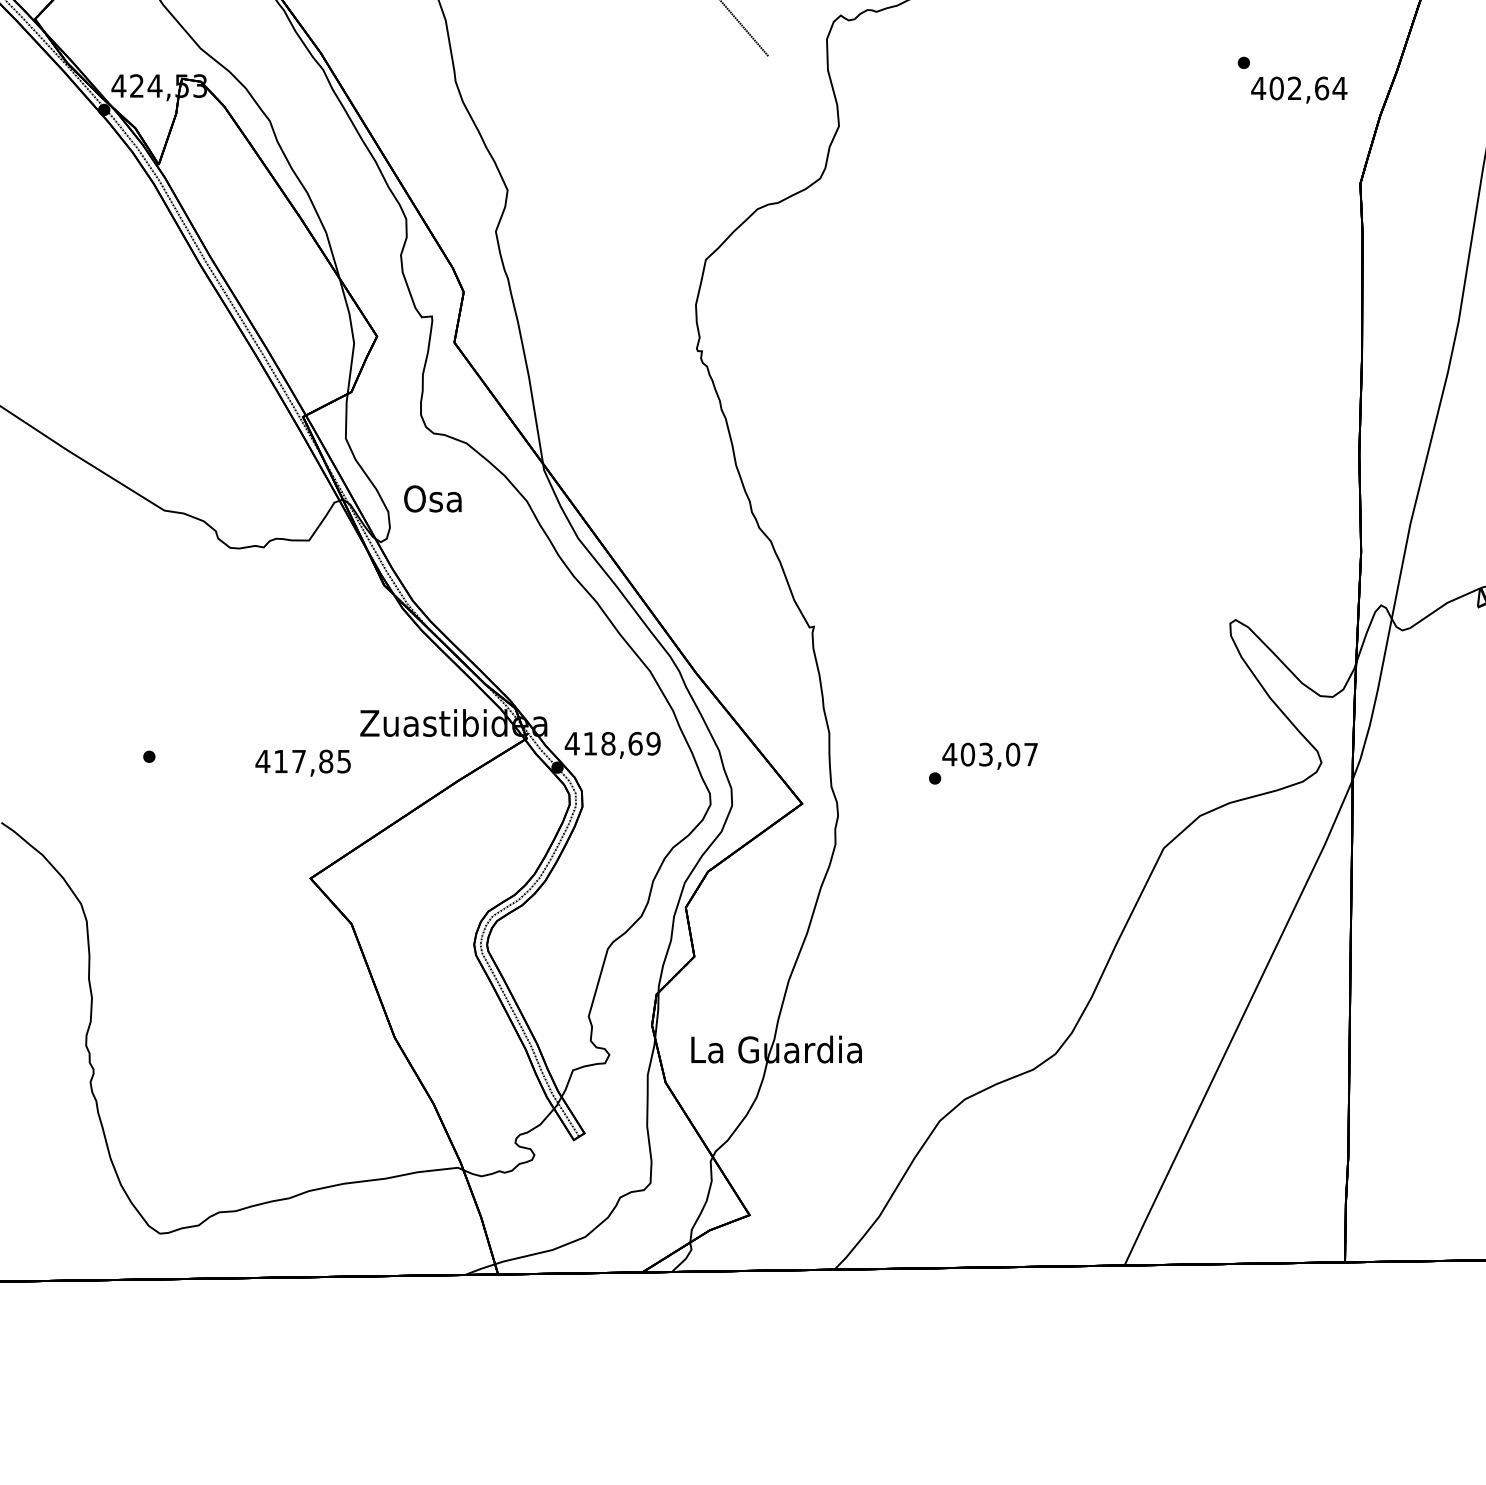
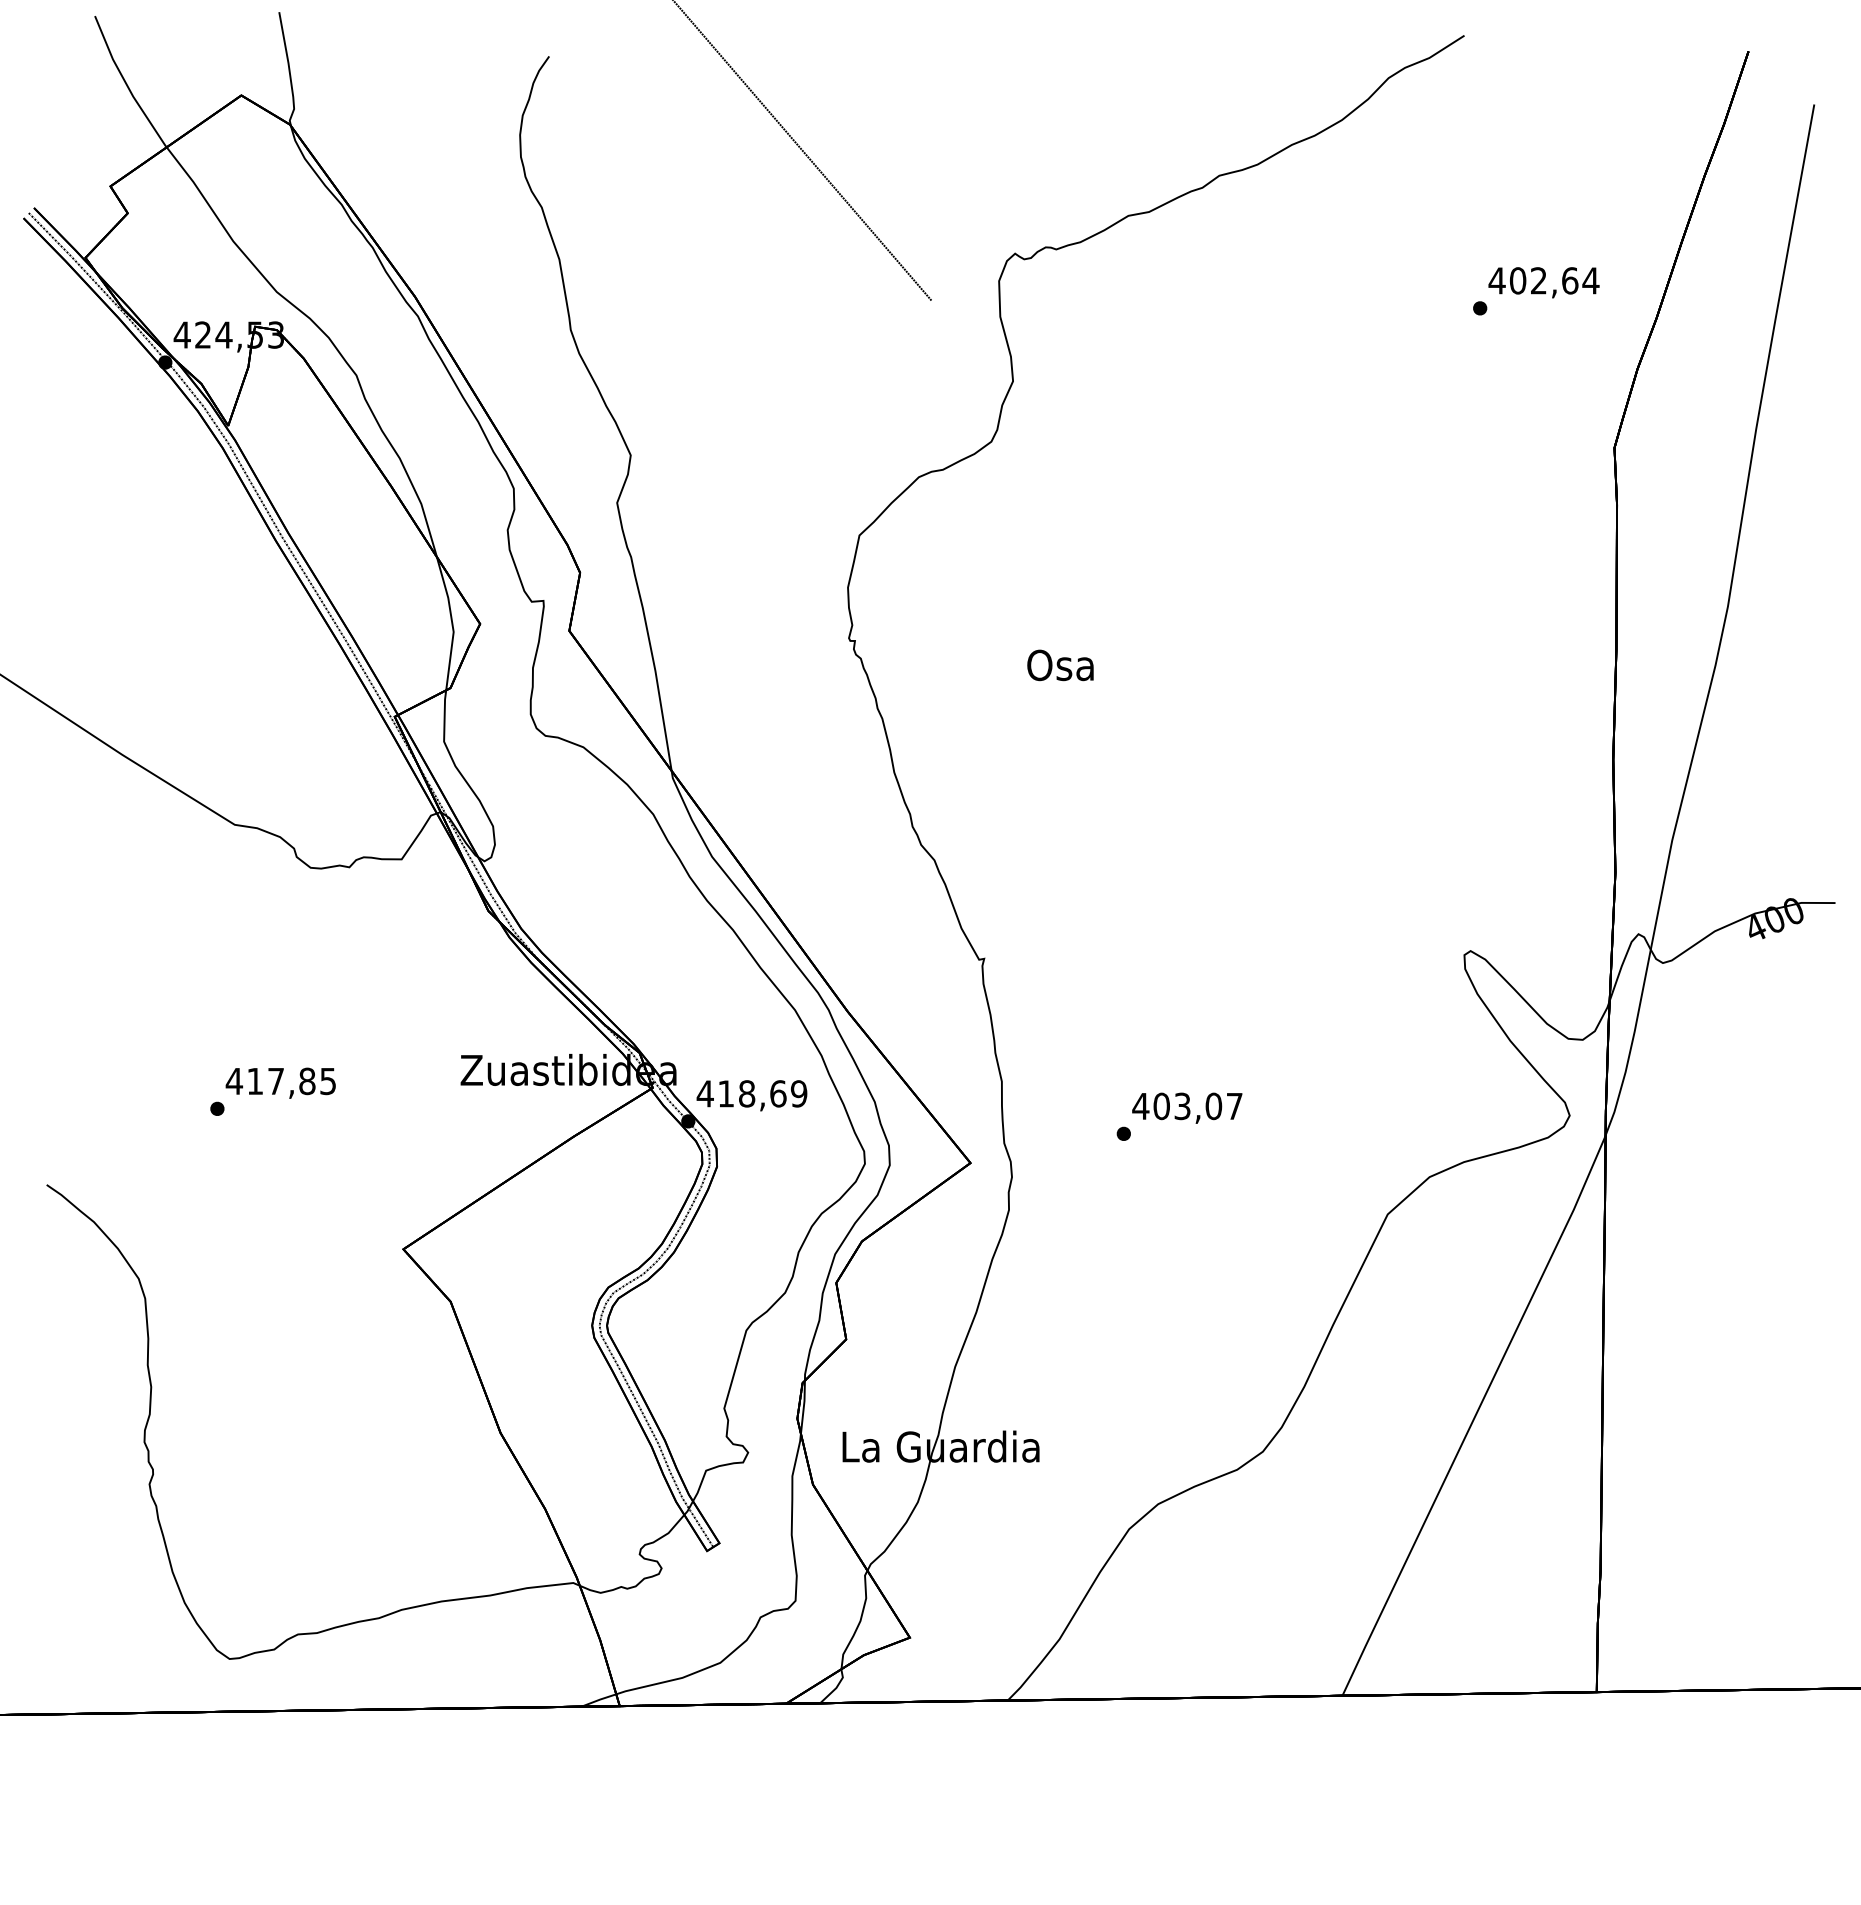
text: (1298, 89) -> (1543, 282), moved
text: (432, 499) -> (1060, 665), moved
text: (302, 762) -> (280, 1082), moved

